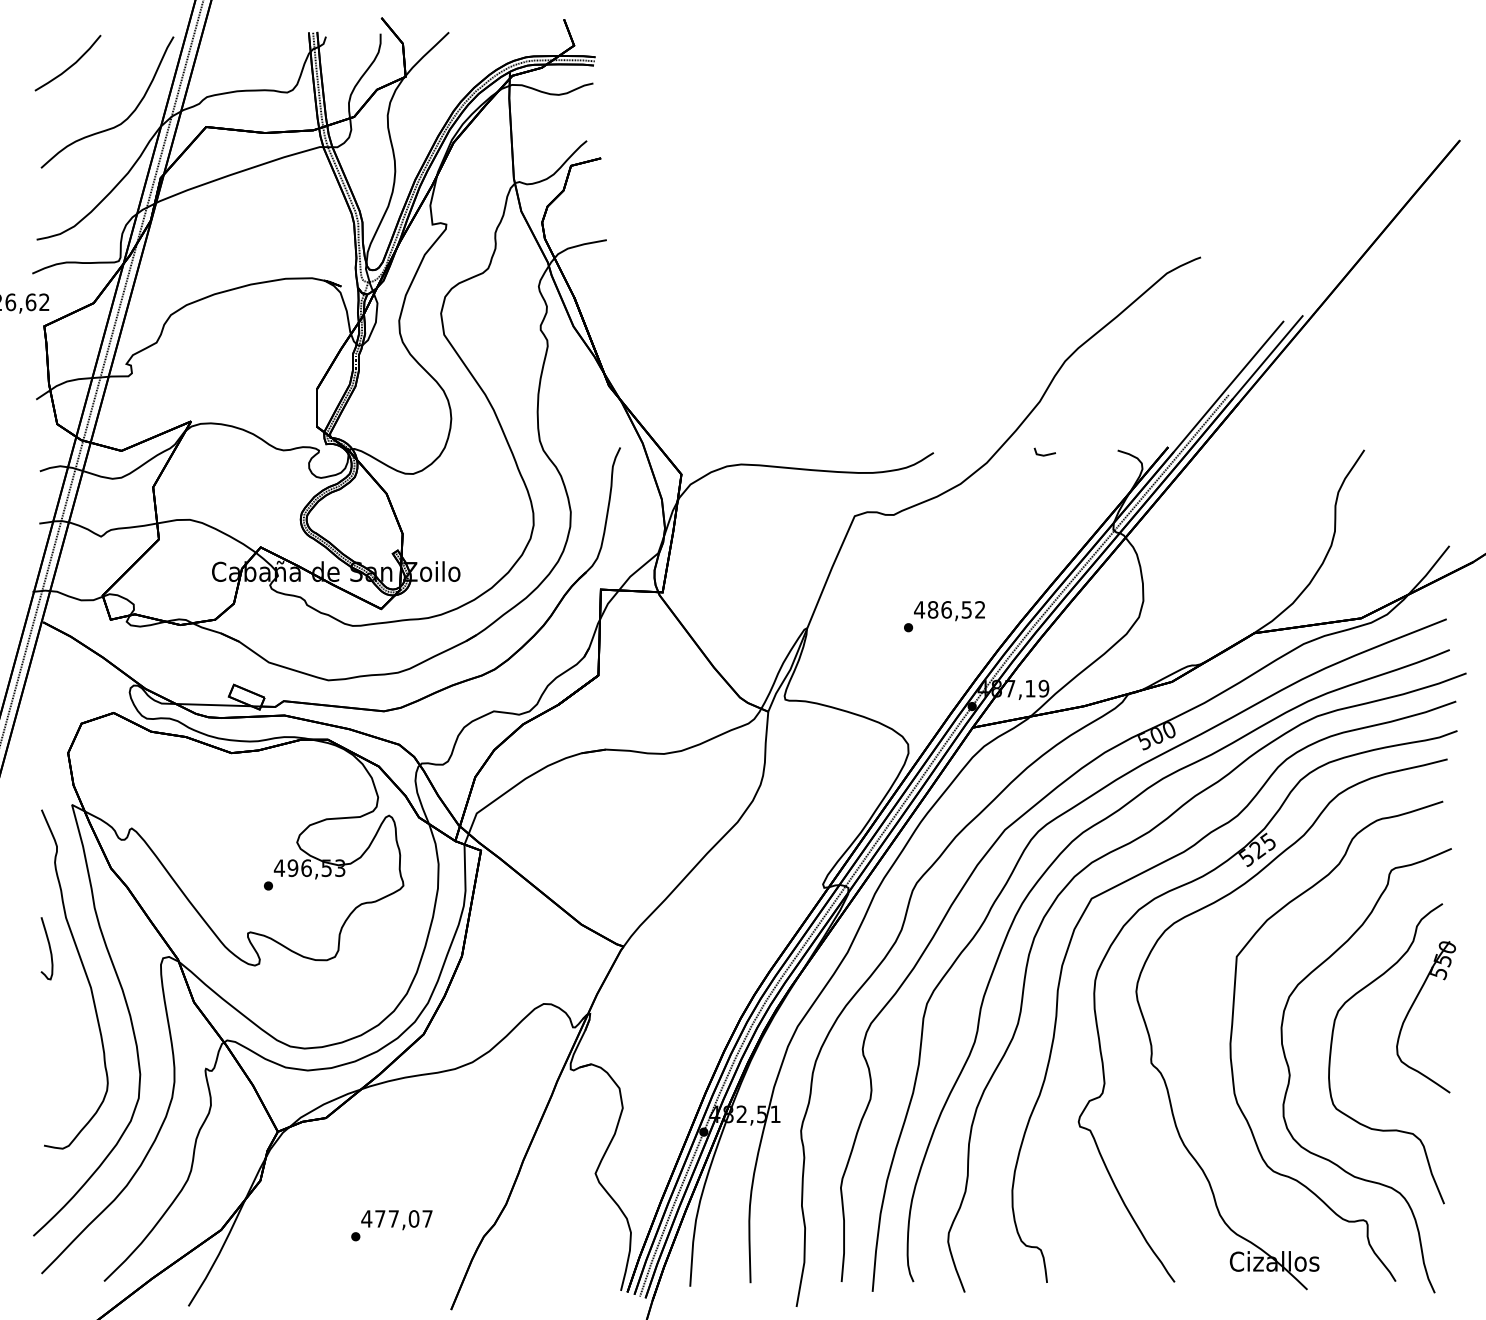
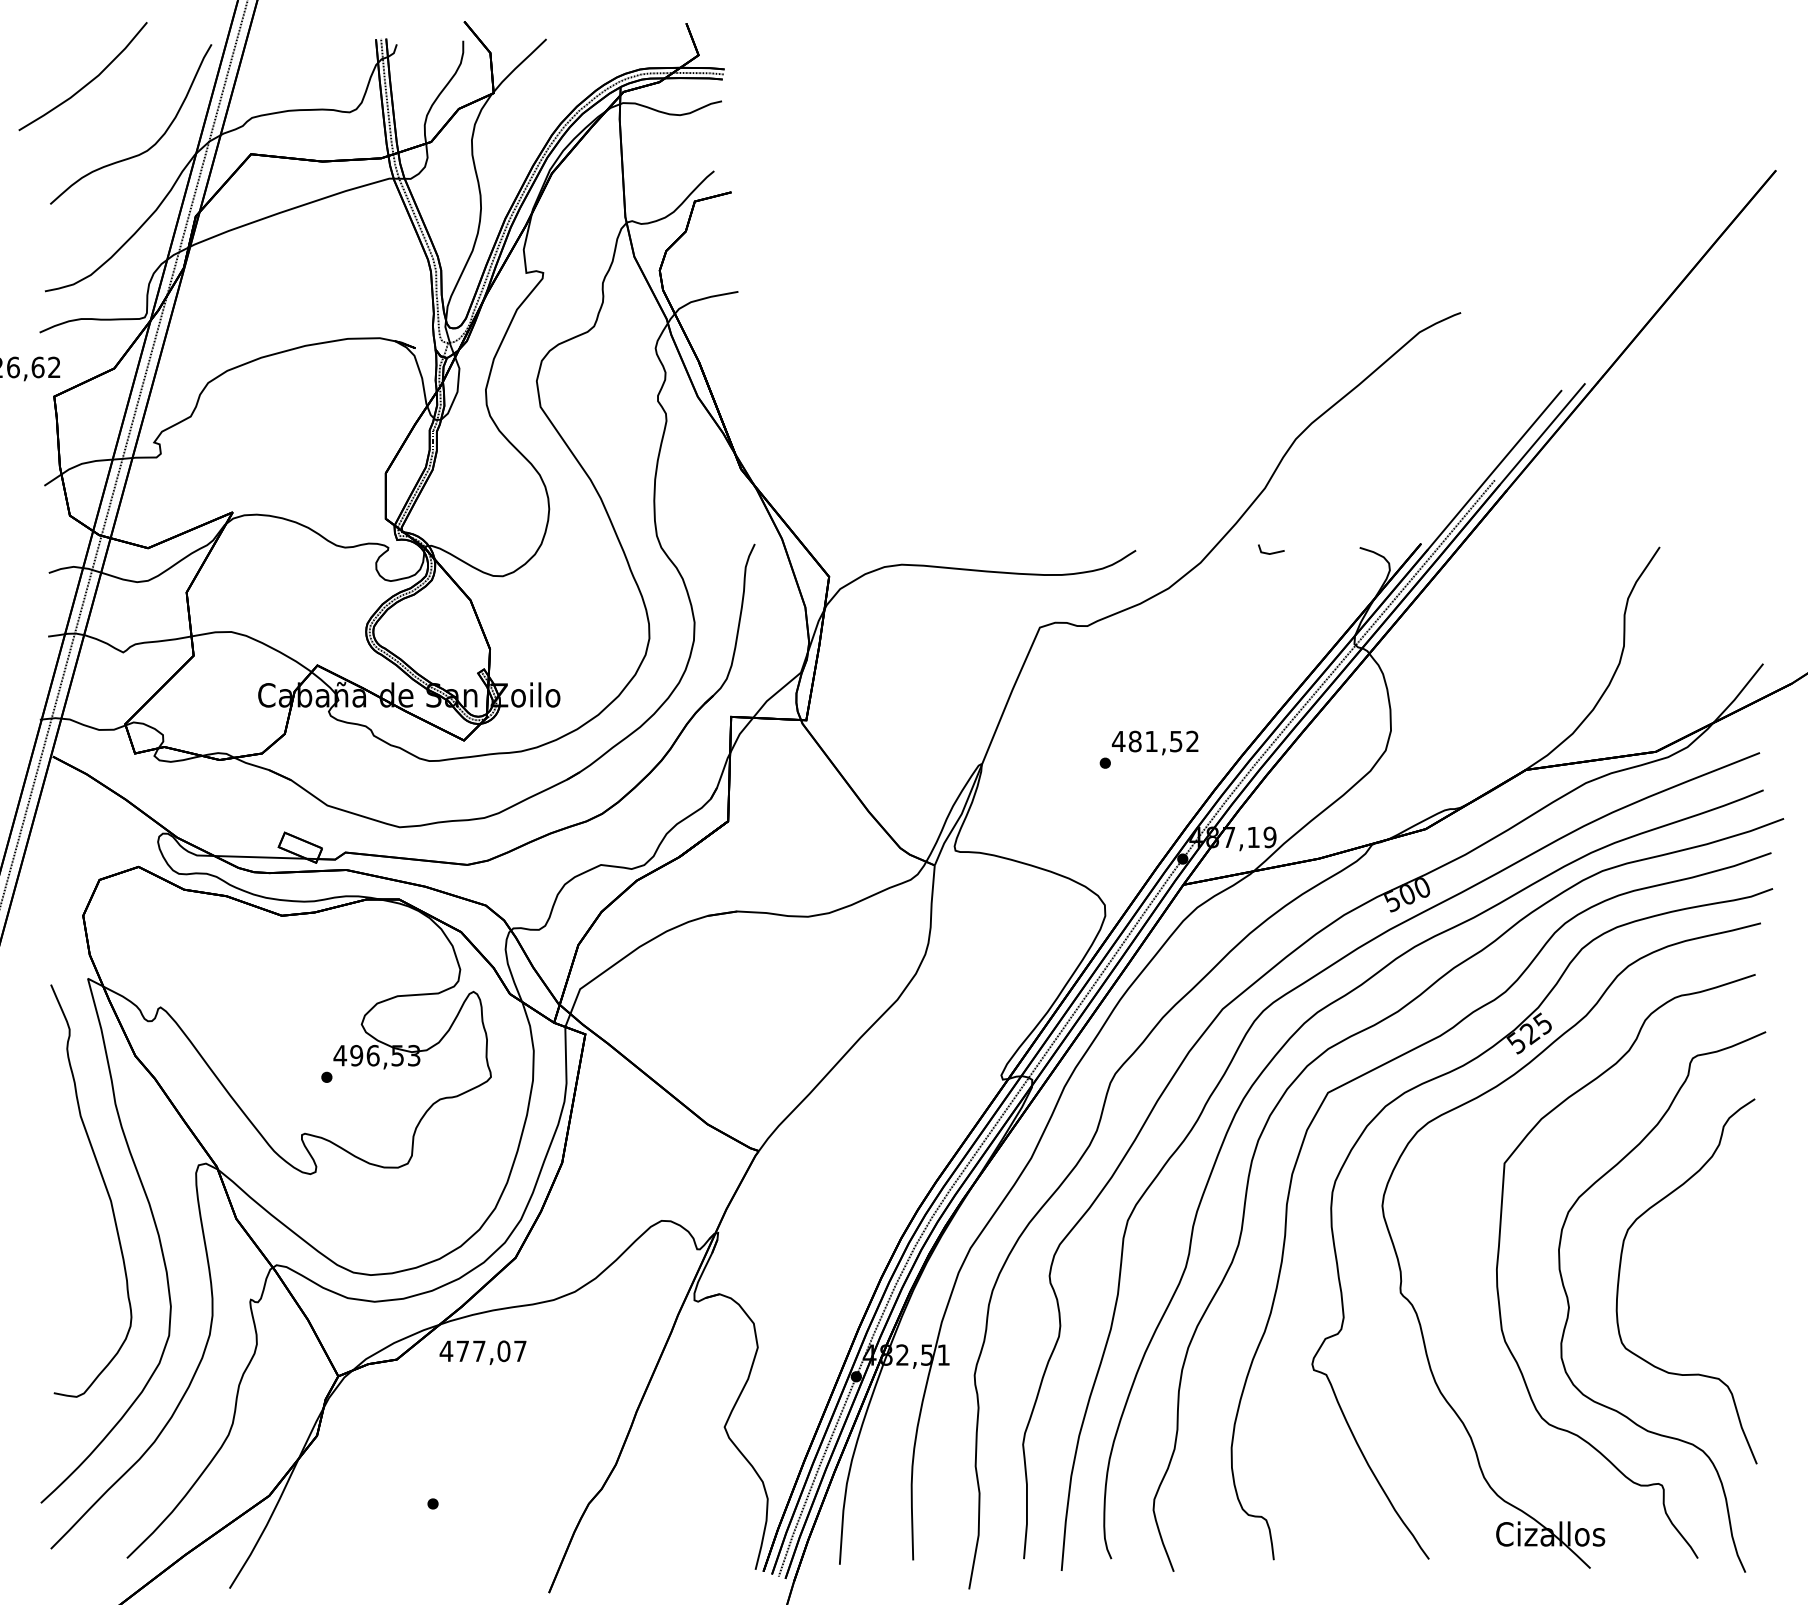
part: (67, 63) -> (82, 76), size x1.6
text: (946, 609) -> (1151, 741), 486,52 -> 481,52
curve: (49, 948) -> (60, 1153), removed
part: (1411, 1009) -> (1716, 1227), removed
text: (396, 1219) -> (482, 1352), moved

